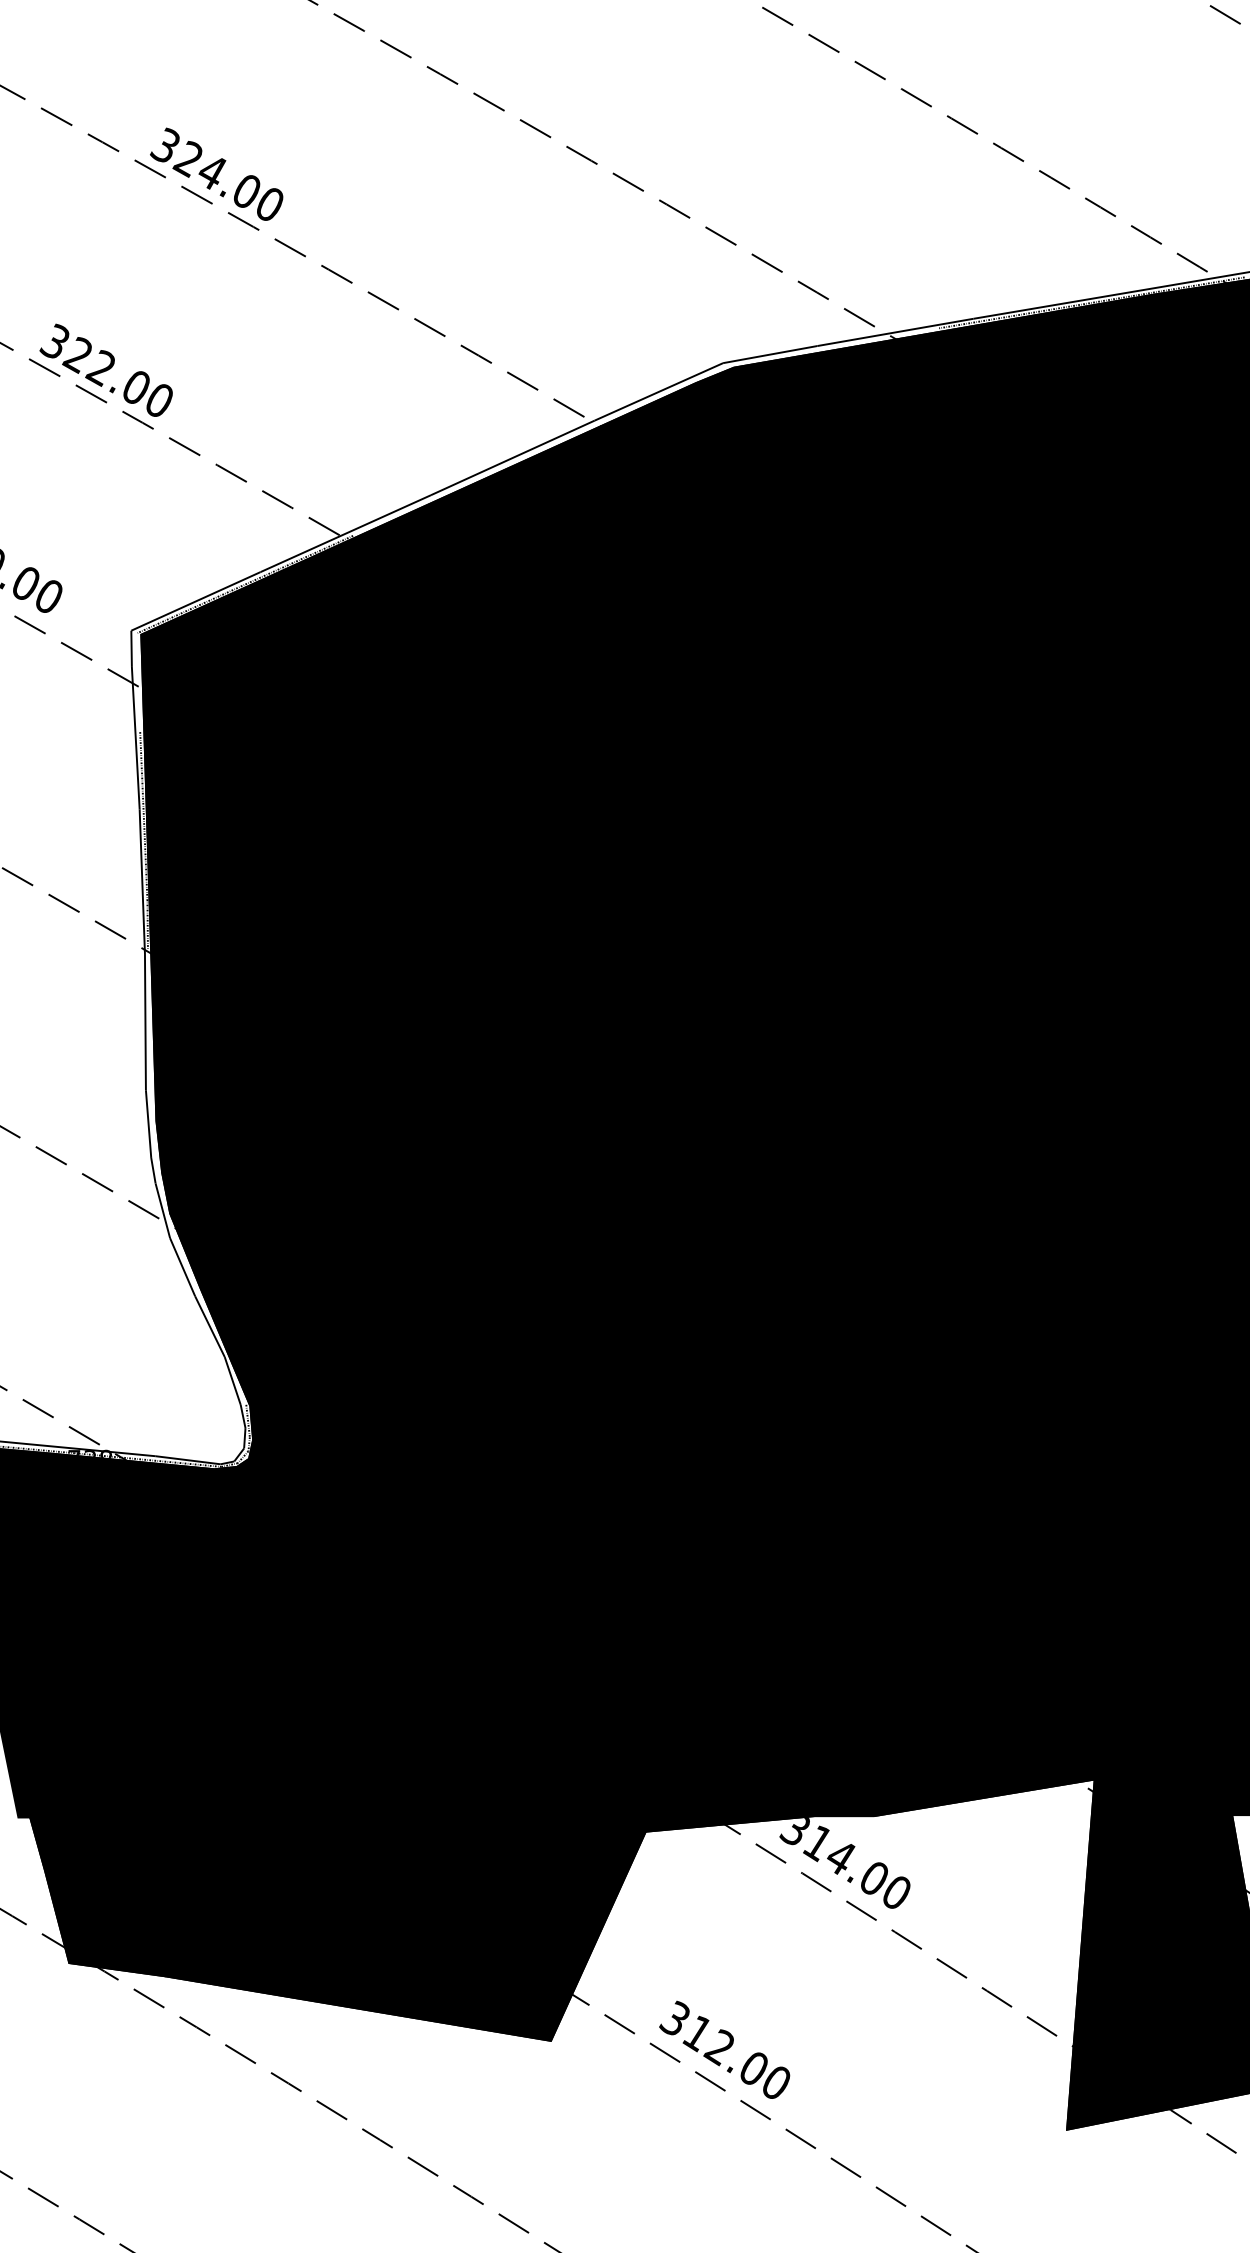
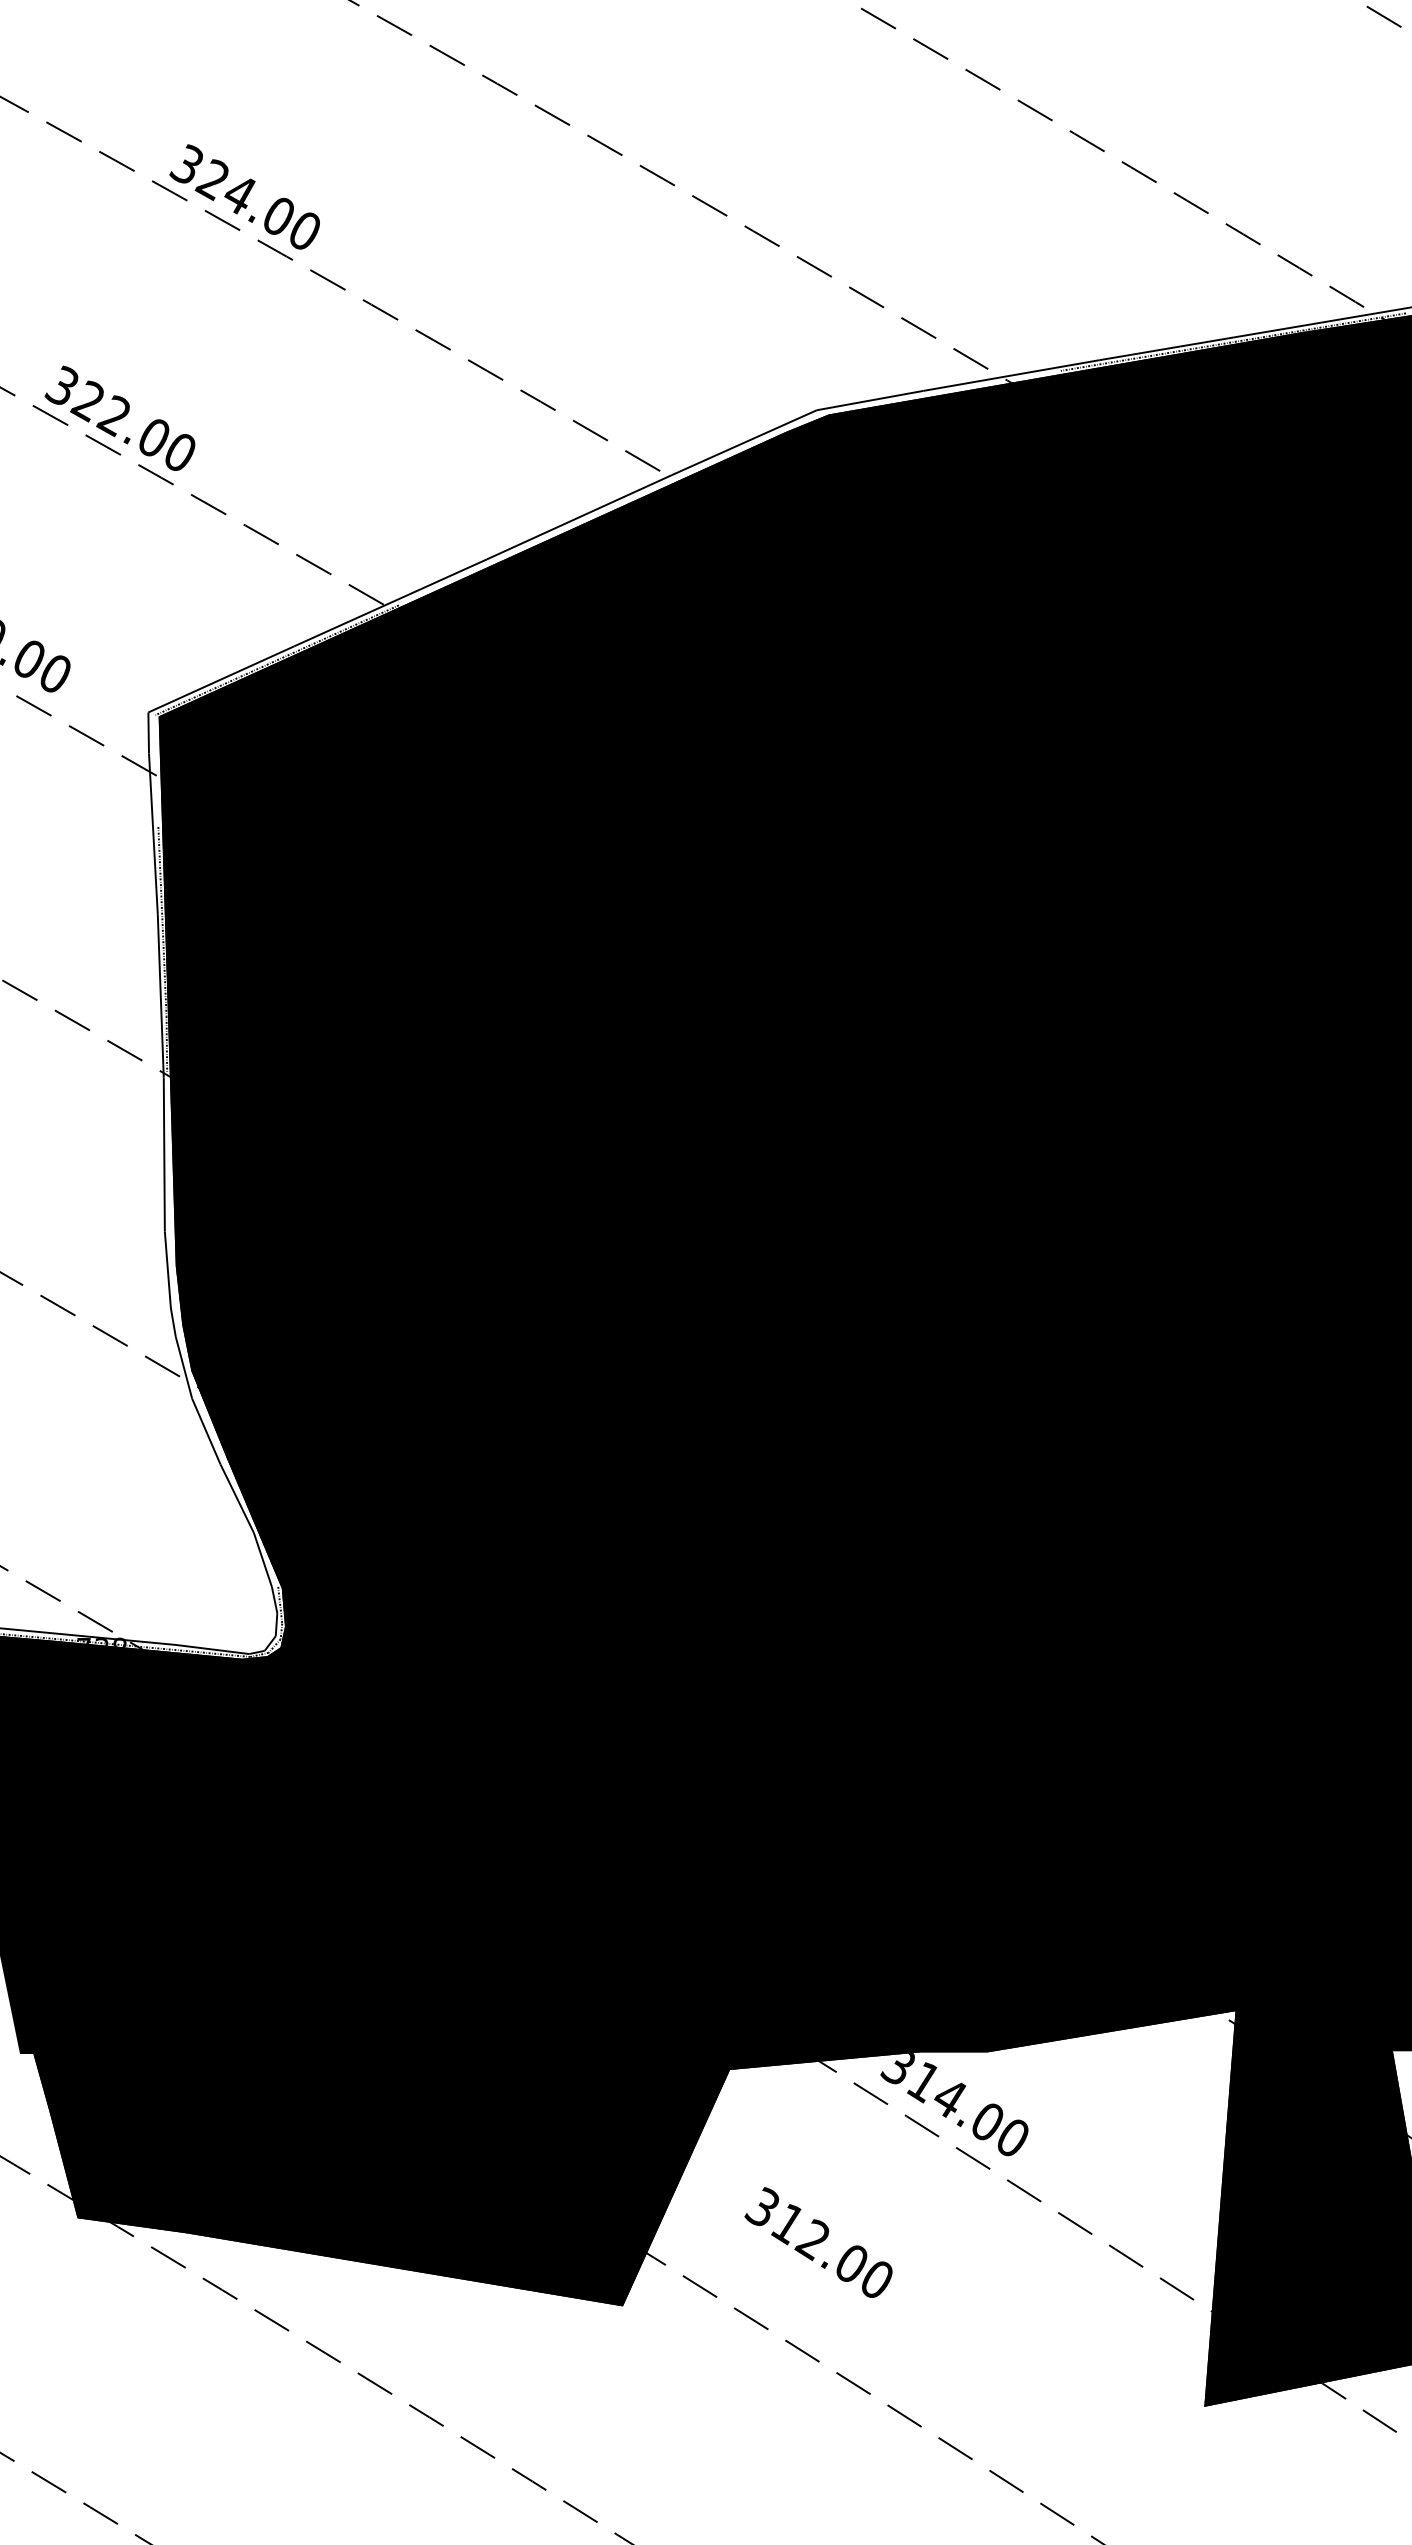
text: (724, 2049) -> (818, 2242), moved

